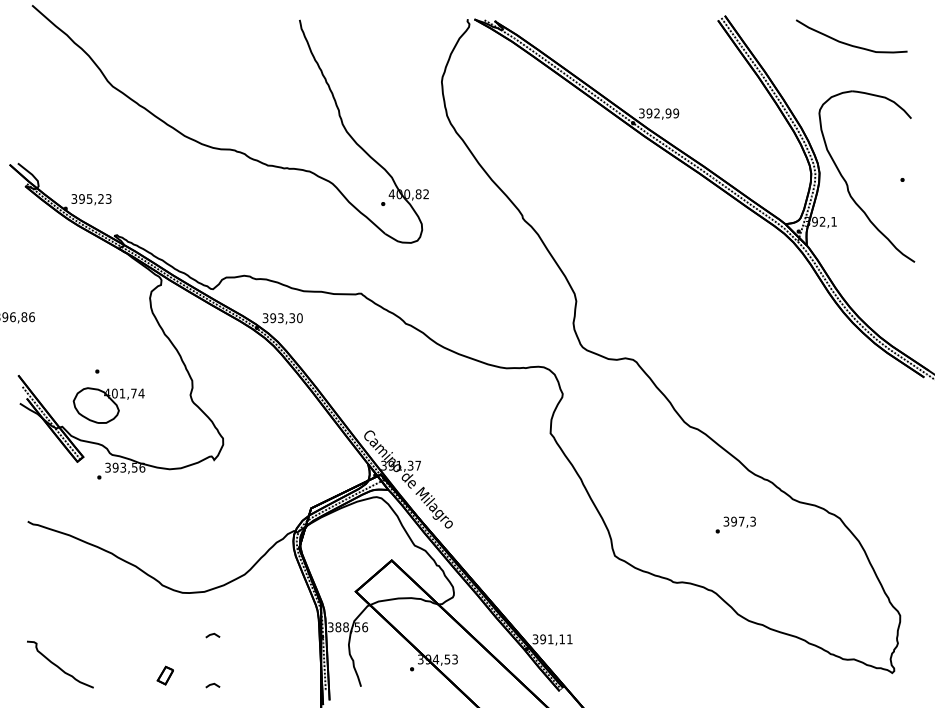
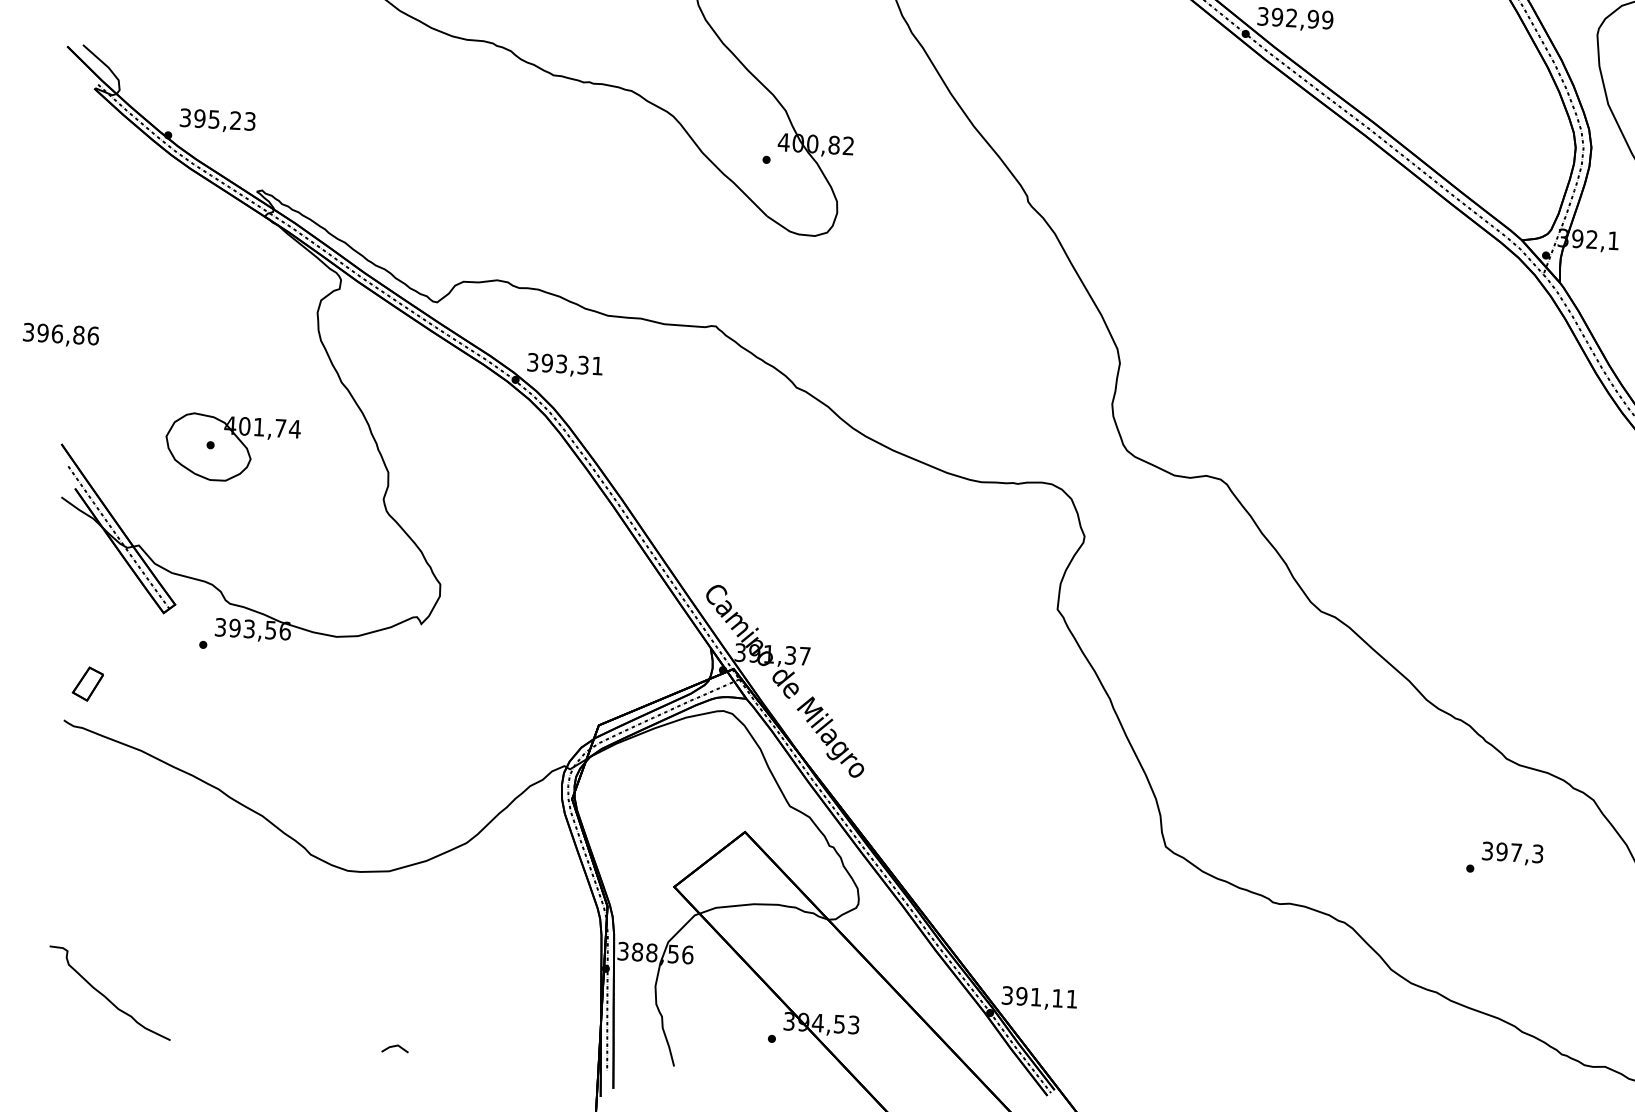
text: (299, 318) -> (596, 366), 393,30 -> 393,31
part: (108, 405) -> (231, 448), moved
text: (735, 524) -> (1504, 857), moved
line: (212, 635) -> (399, 954), removed
part: (164, 675) -> (86, 683), moved

